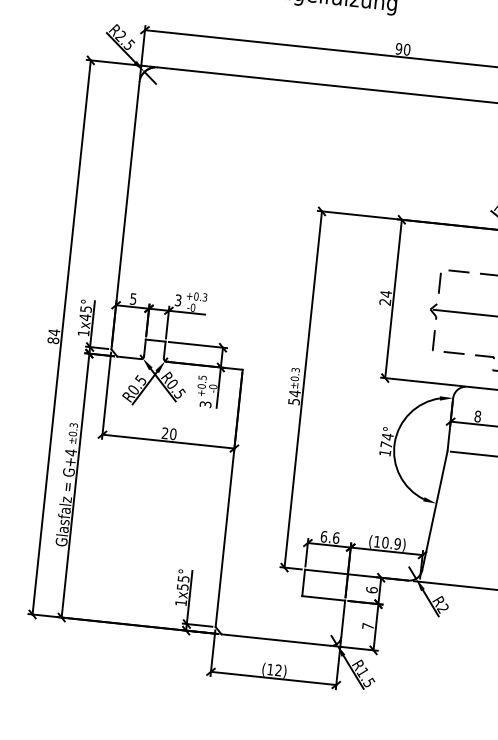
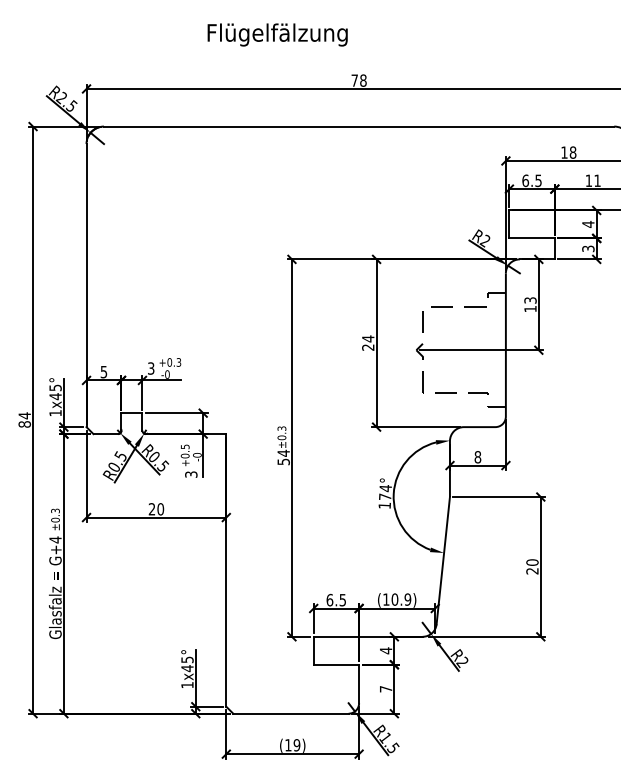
text: (402, 49) -> (358, 80), 90 -> 78
text: (335, 537) -> (342, 599), 6.6 -> 6.5
text: (182, 587) -> (187, 668), 1x55° -> 1x45°
text: (371, 589) -> (385, 650), 6 -> 4
text: (278, 670) -> (296, 745), (12) -> (19)

